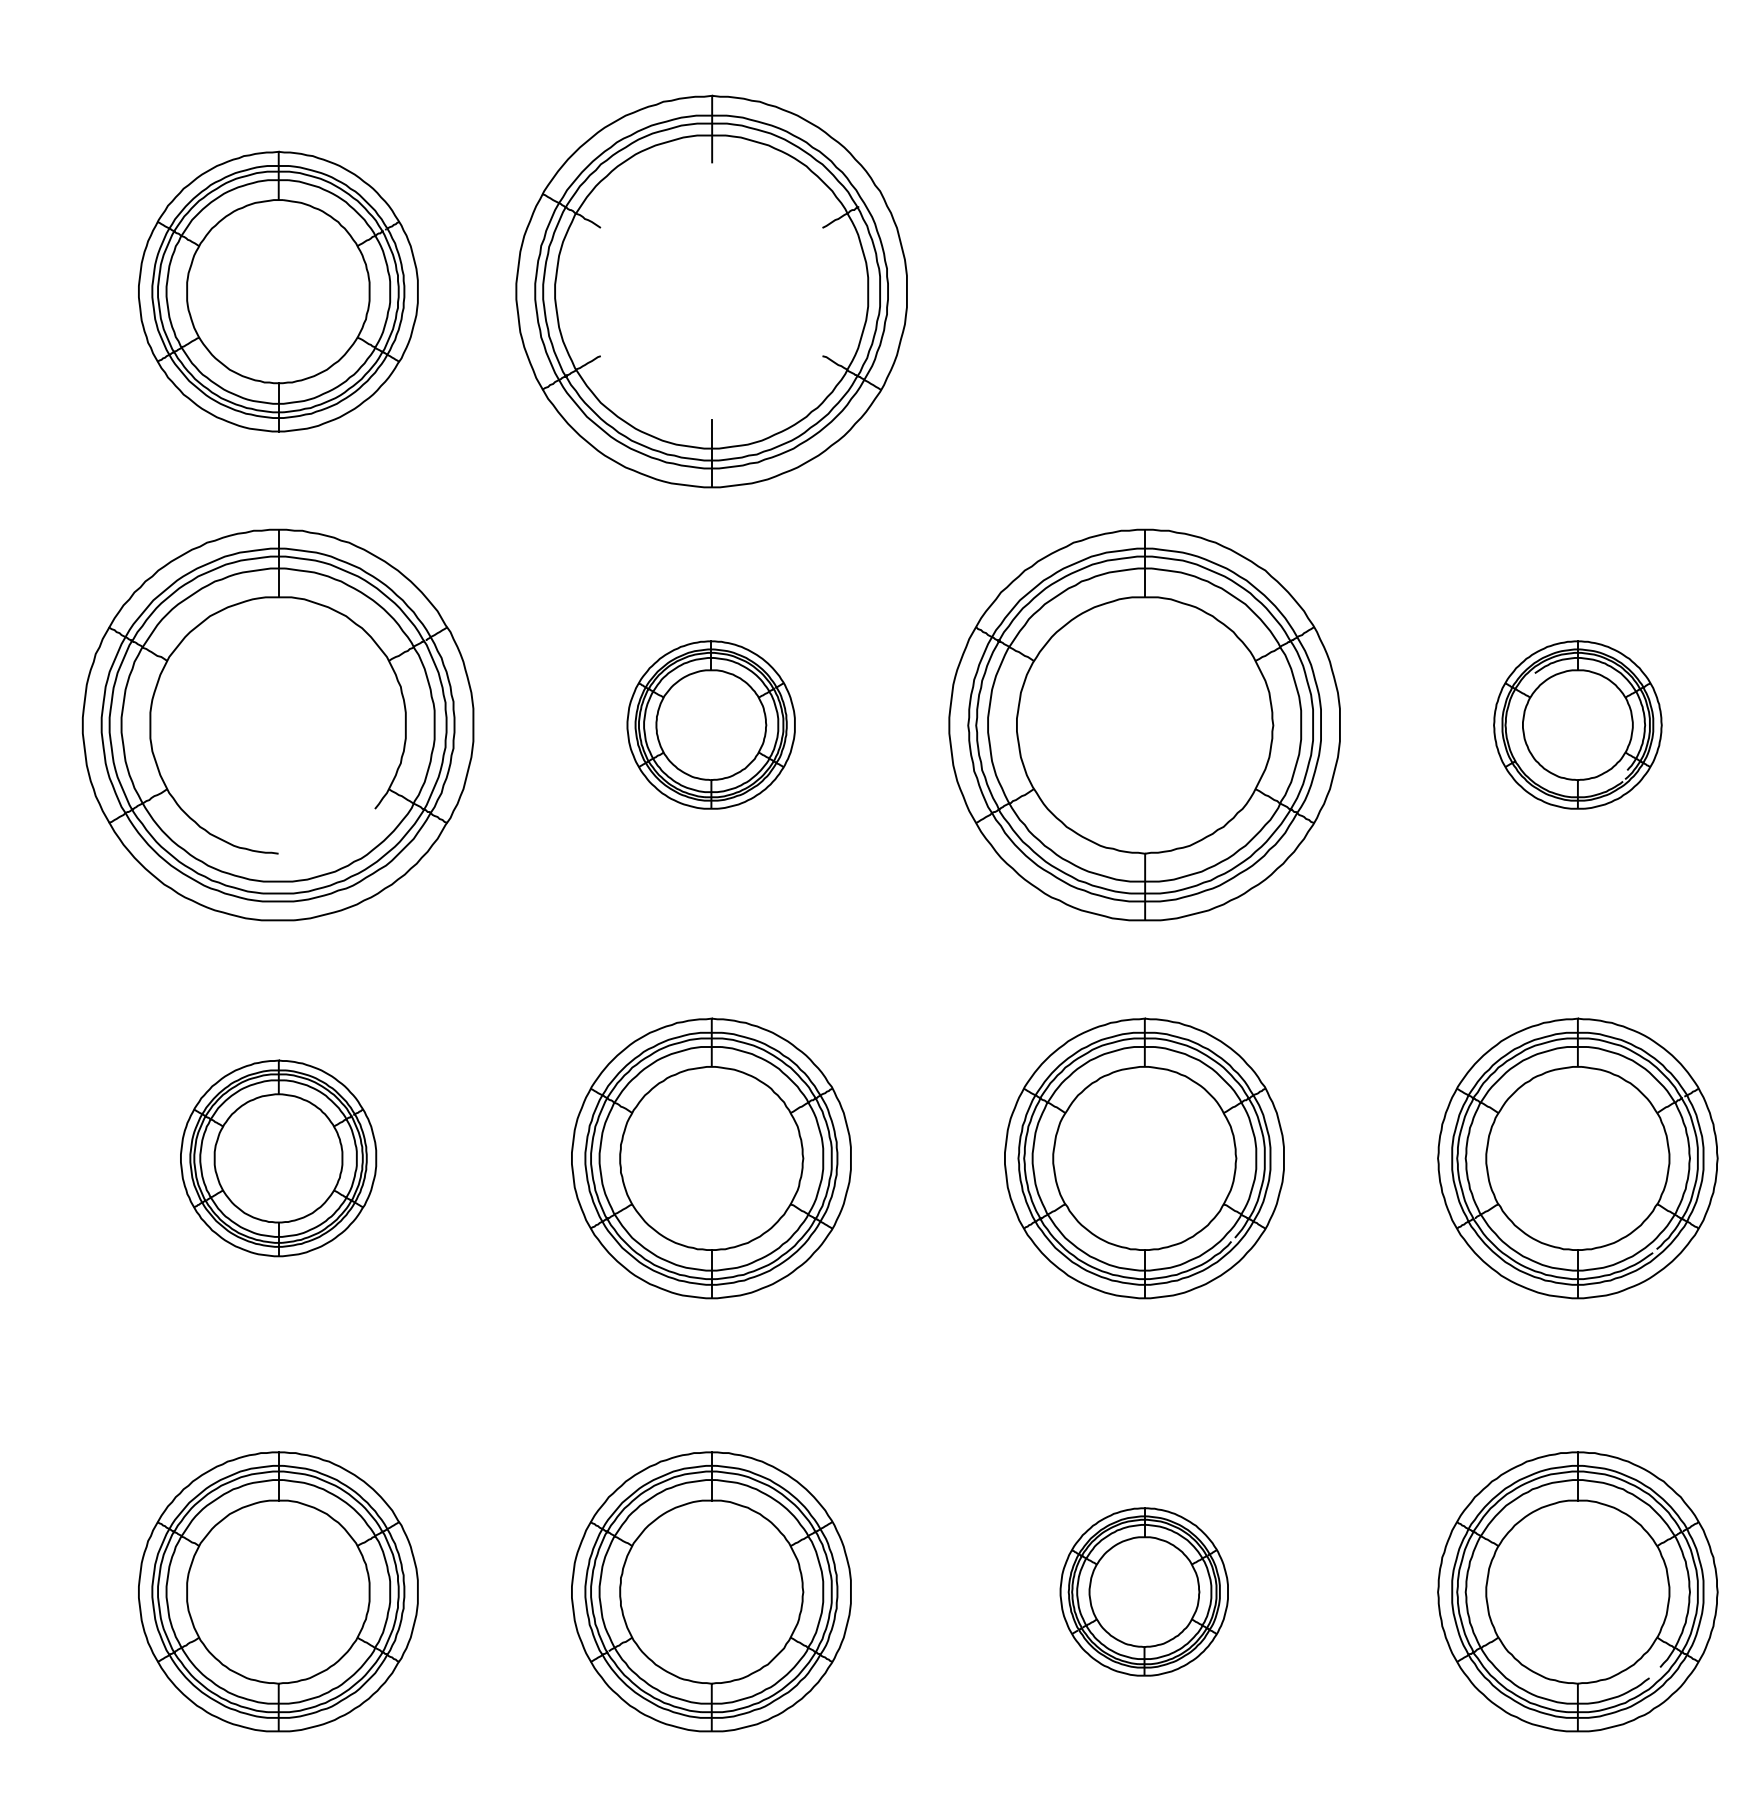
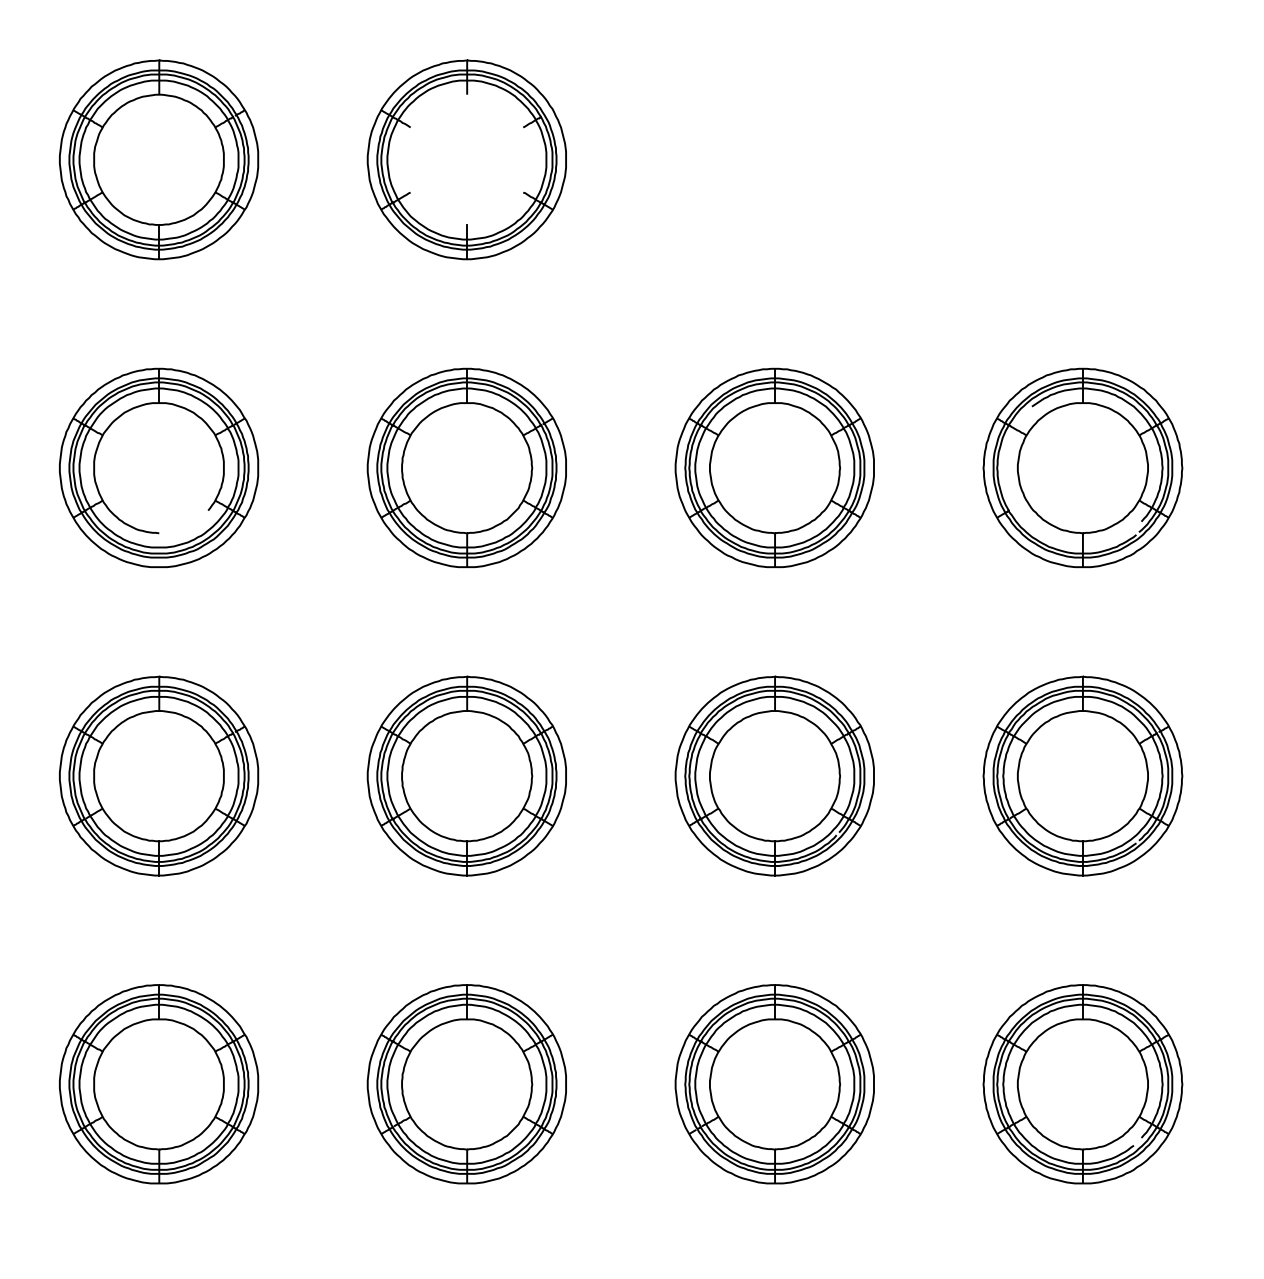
part: (710, 291) -> (466, 159), size x0.71
part: (279, 724) -> (159, 467), size x0.71
part: (710, 724) -> (466, 467), size x1.67
part: (1144, 724) -> (774, 467), size x0.71
part: (1577, 724) -> (1082, 467), size x1.67
part: (279, 1157) -> (159, 775), size x1.43
part: (1144, 1592) -> (774, 1084), size x1.67

